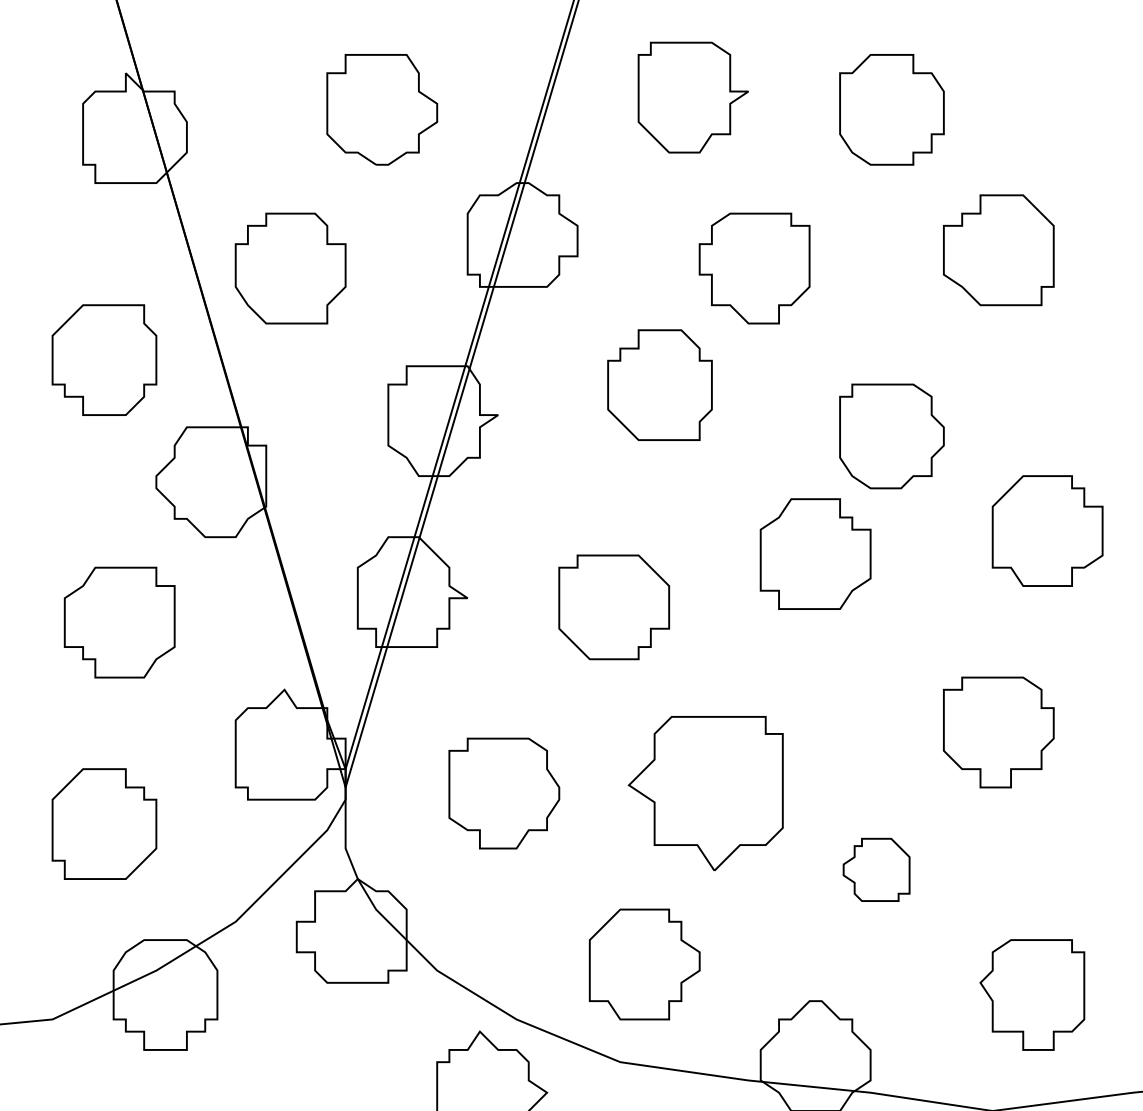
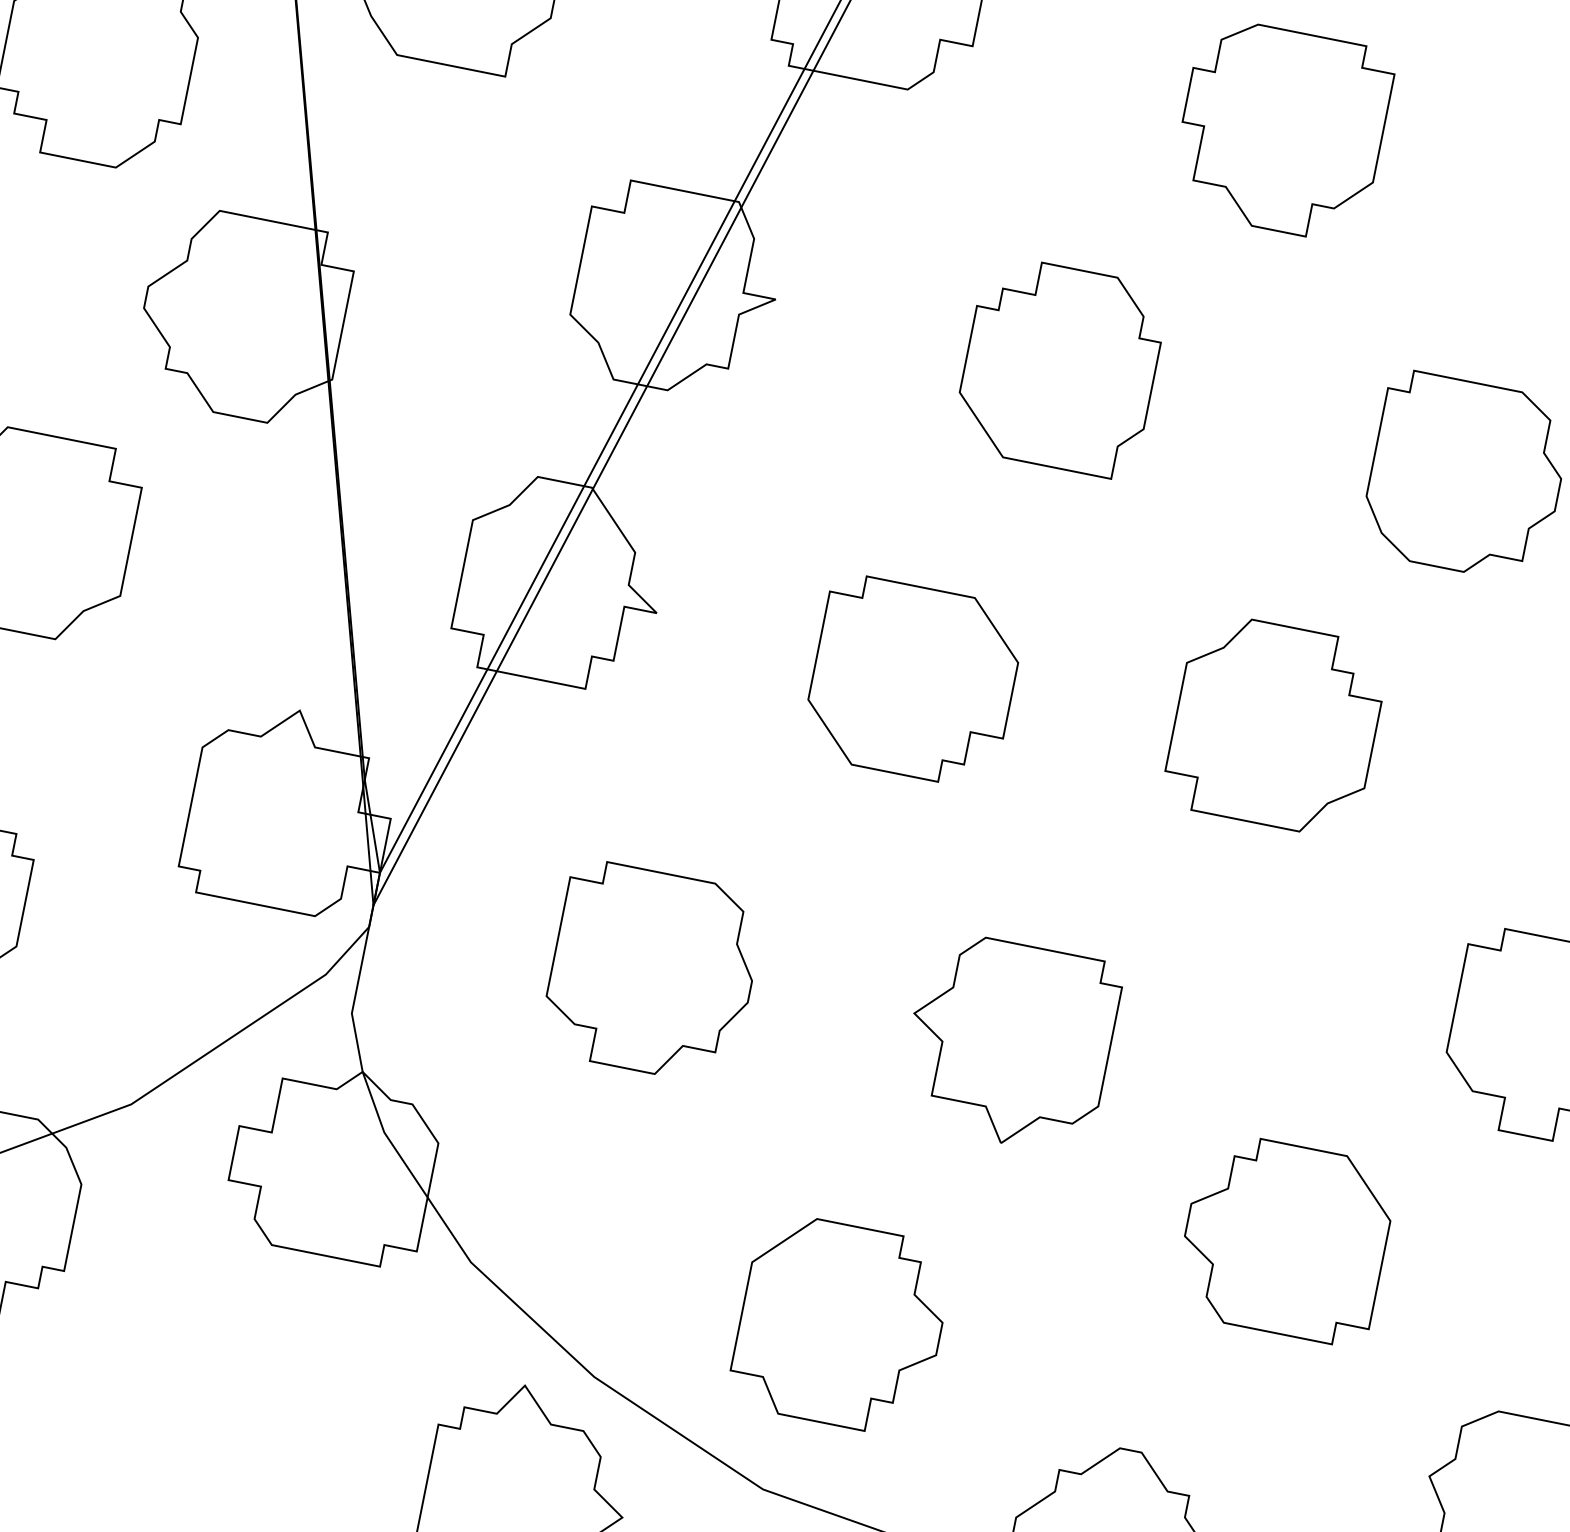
part: (659, 384) -> (1059, 366), moved
part: (815, 553) -> (1275, 724), moved
part: (705, 792) -> (1009, 1041), size x0.71
part: (876, 869) -> (1285, 1238), size x1.67

